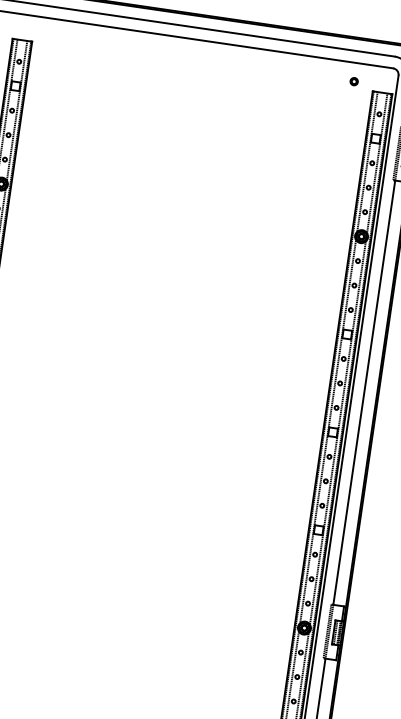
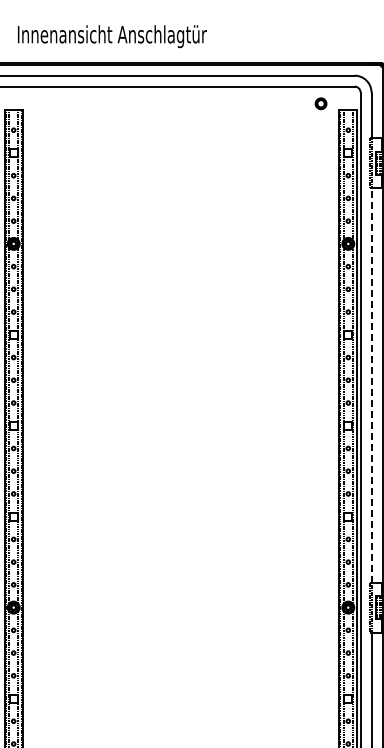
part: (353, 81) -> (320, 103), size x1.6
line: (364, 392) -> (371, 385), solid -> dashed

